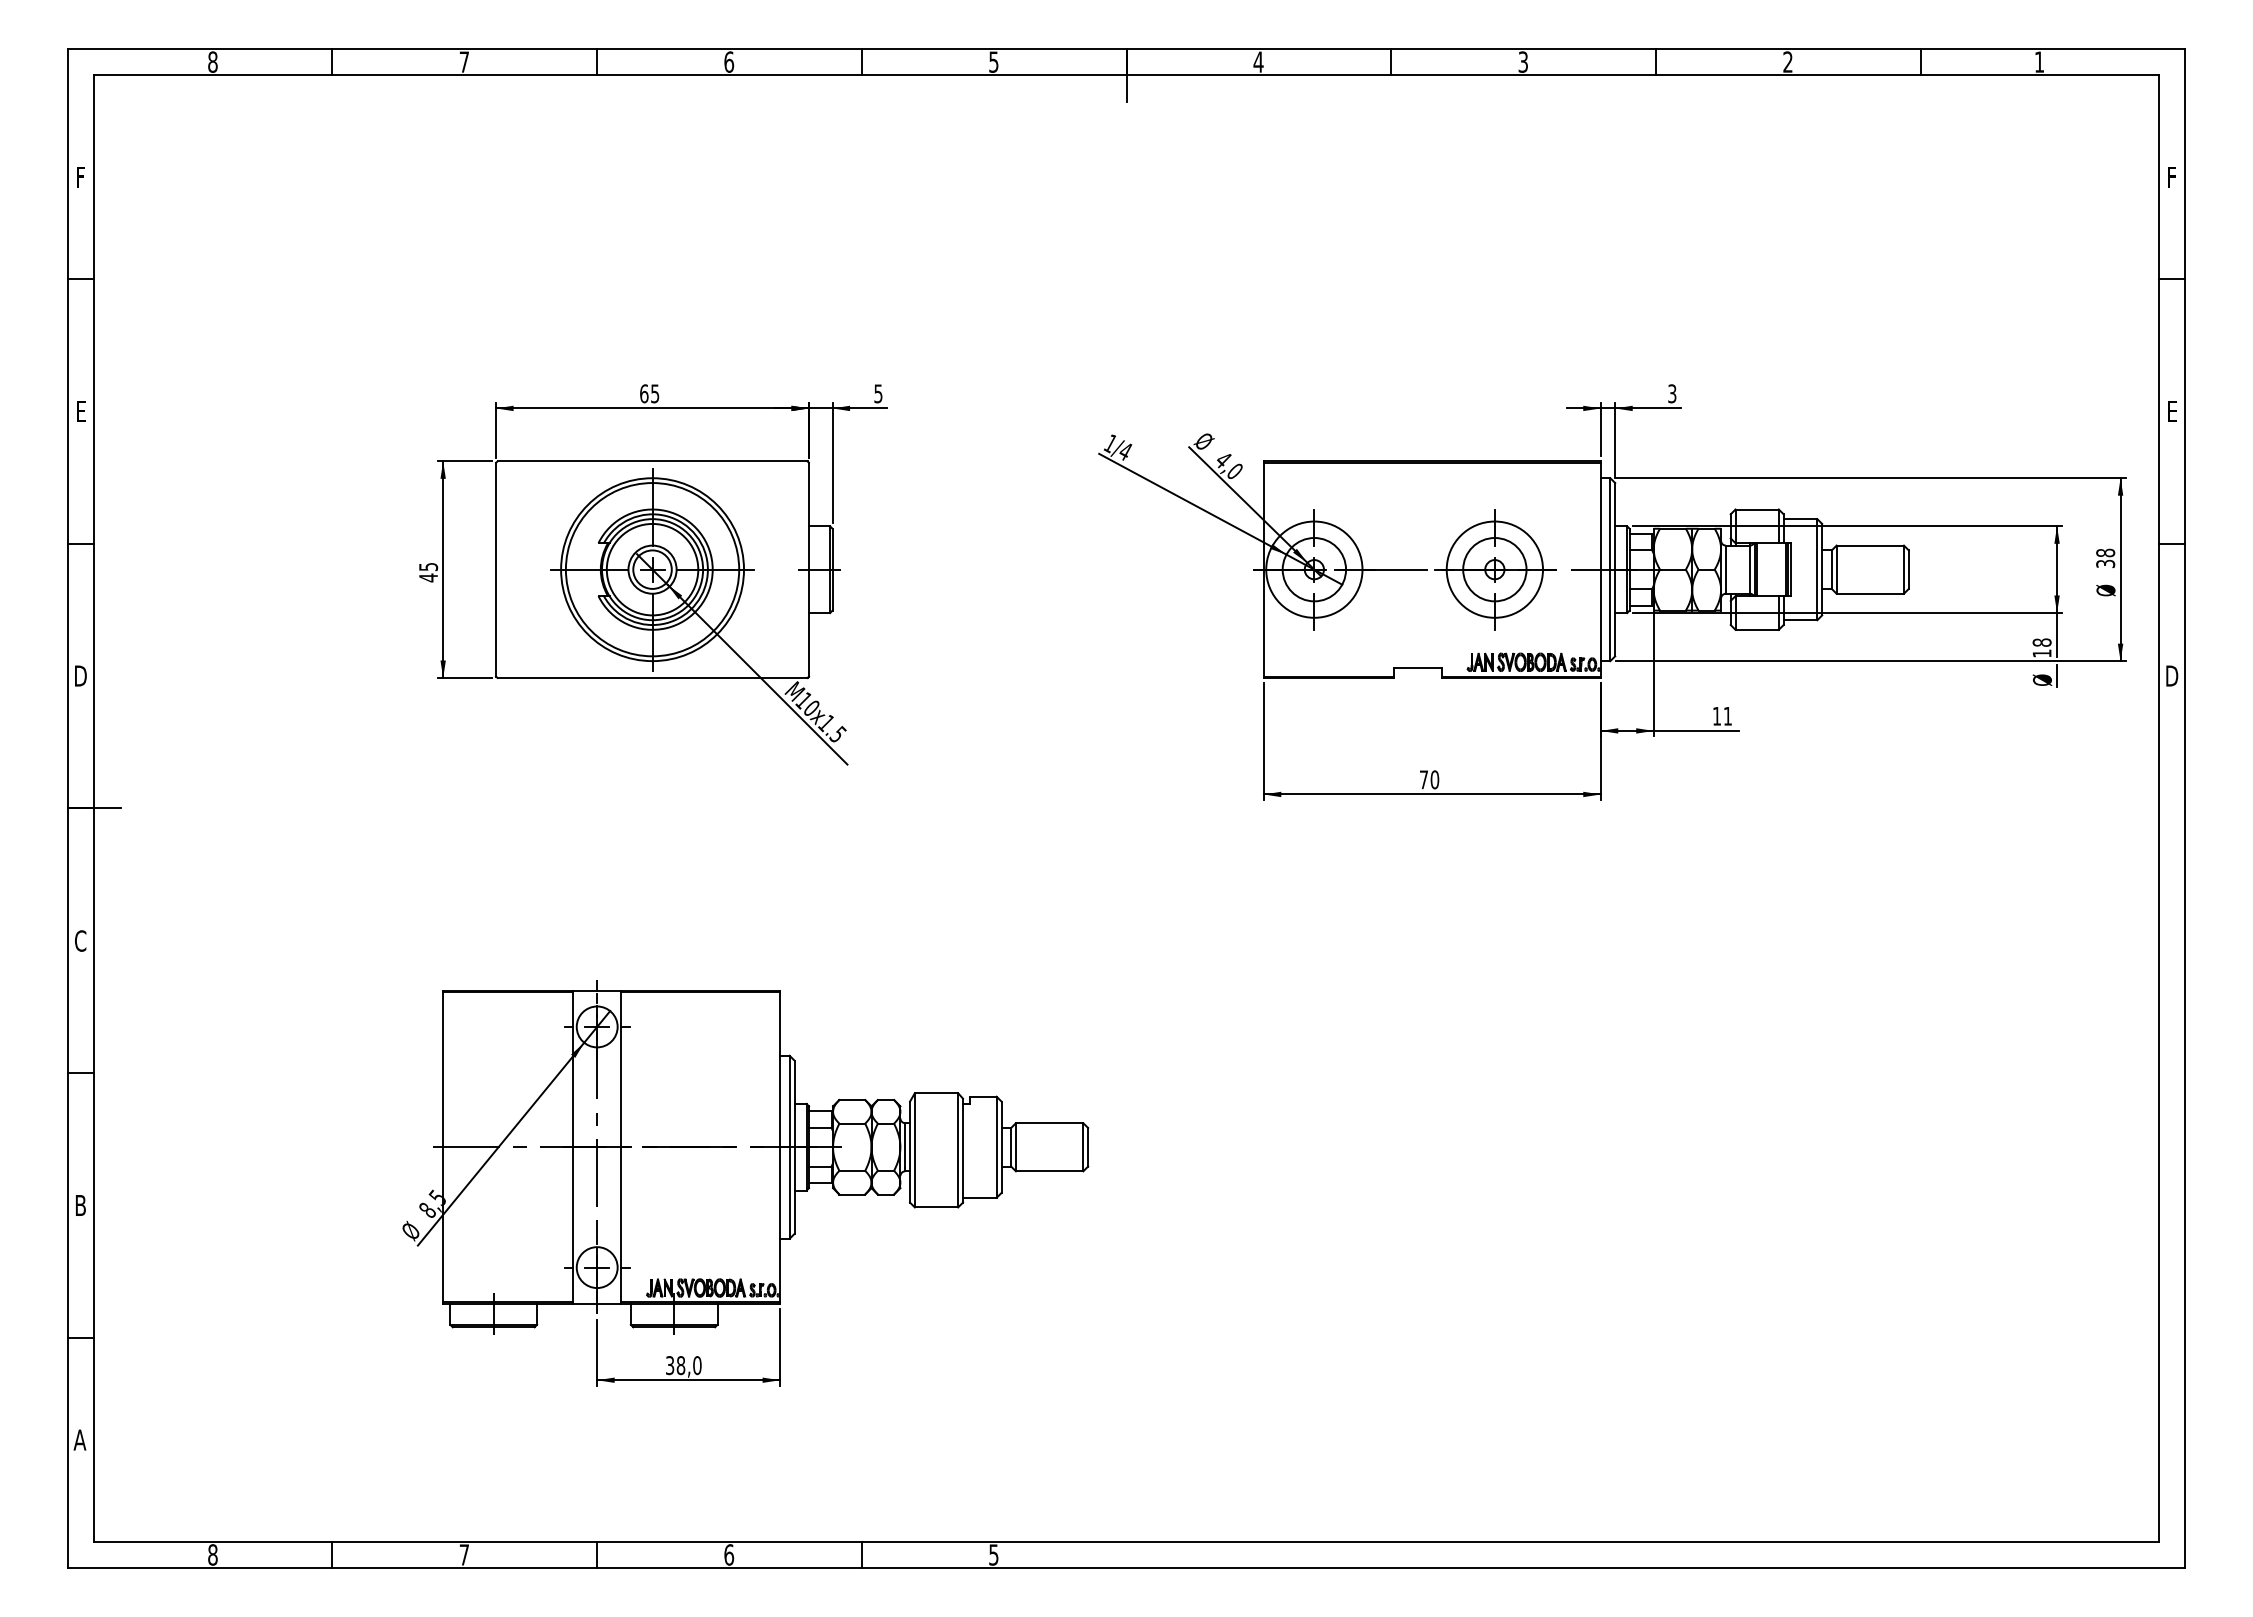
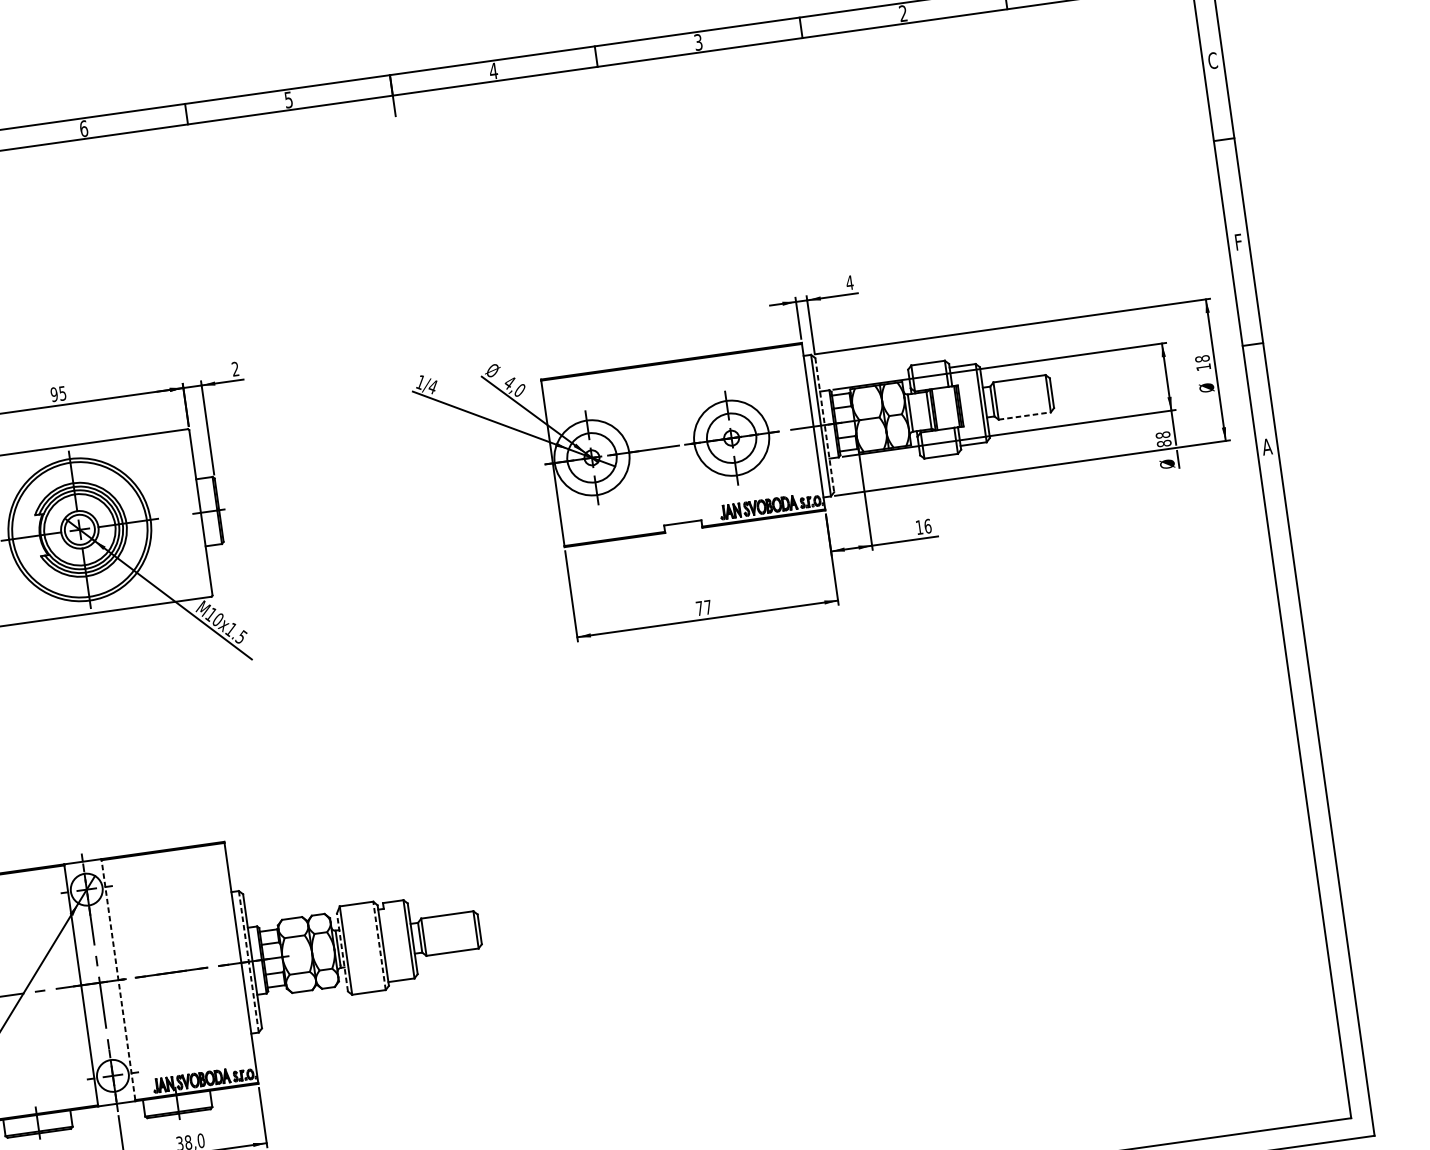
text: (2171, 176) -> (1212, 60), F -> C
text: (644, 393) -> (54, 394), 65 -> 95
text: (878, 393) -> (235, 368), 5 -> 2
text: (1671, 393) -> (849, 282), 3 -> 4
text: (2172, 411) -> (1238, 242), E -> F
text: (2105, 563) -> (1203, 367), 38 -> 18
line: (1615, 569) -> (824, 424), solid -> dashed
line: (1870, 593) -> (1024, 415), solid -> dashed
text: (2041, 653) -> (1163, 443), 18 -> 88
text: (2171, 675) -> (1266, 446), D -> A
text: (1727, 715) -> (927, 525), 11 -> 16
text: (1434, 779) -> (707, 607), 70 -> 77
line: (789, 1146) -> (248, 961), solid -> dashed
line: (621, 1147) -> (118, 980), solid -> dashed
line: (958, 1149) -> (379, 945), solid -> dashed
line: (910, 1152) -> (342, 952), solid -> dashed

